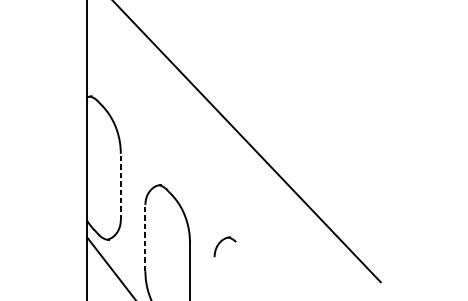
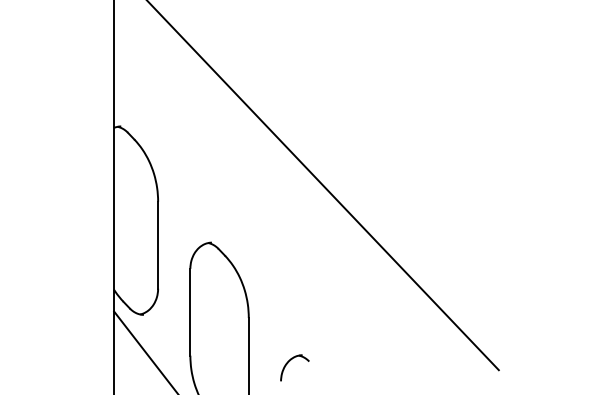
line: (121, 186) -> (158, 244), dashed -> solid
line: (145, 237) -> (190, 311), dashed -> solid
part: (221, 242) -> (290, 361), moved

